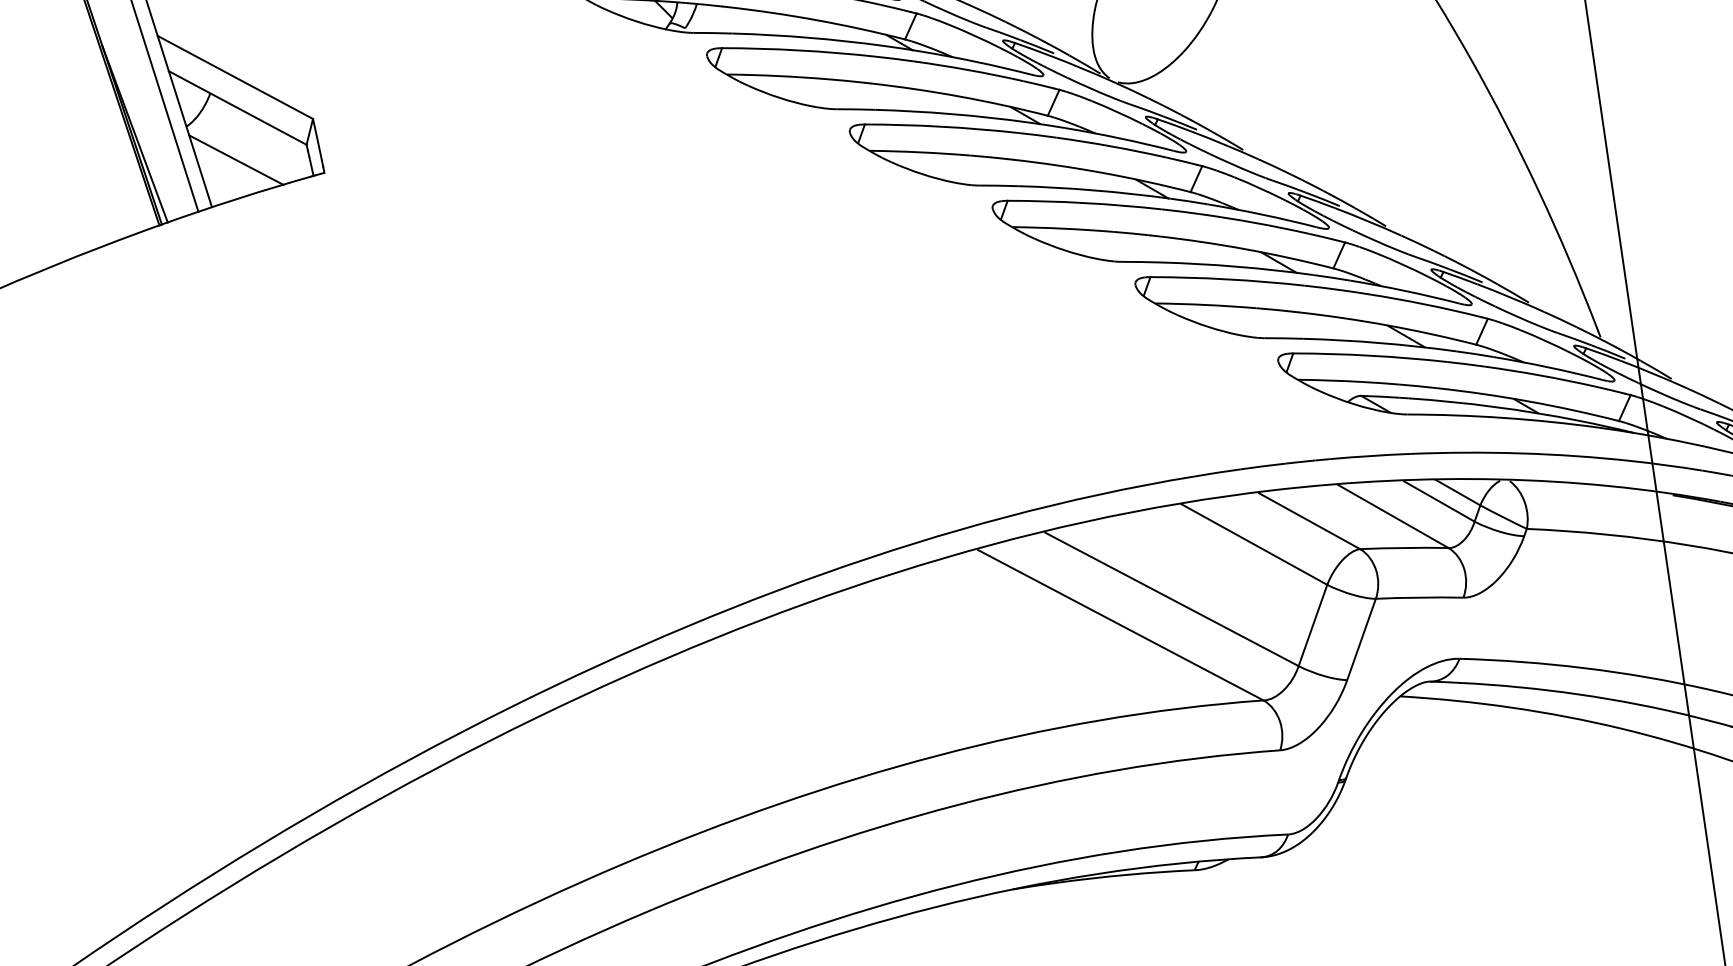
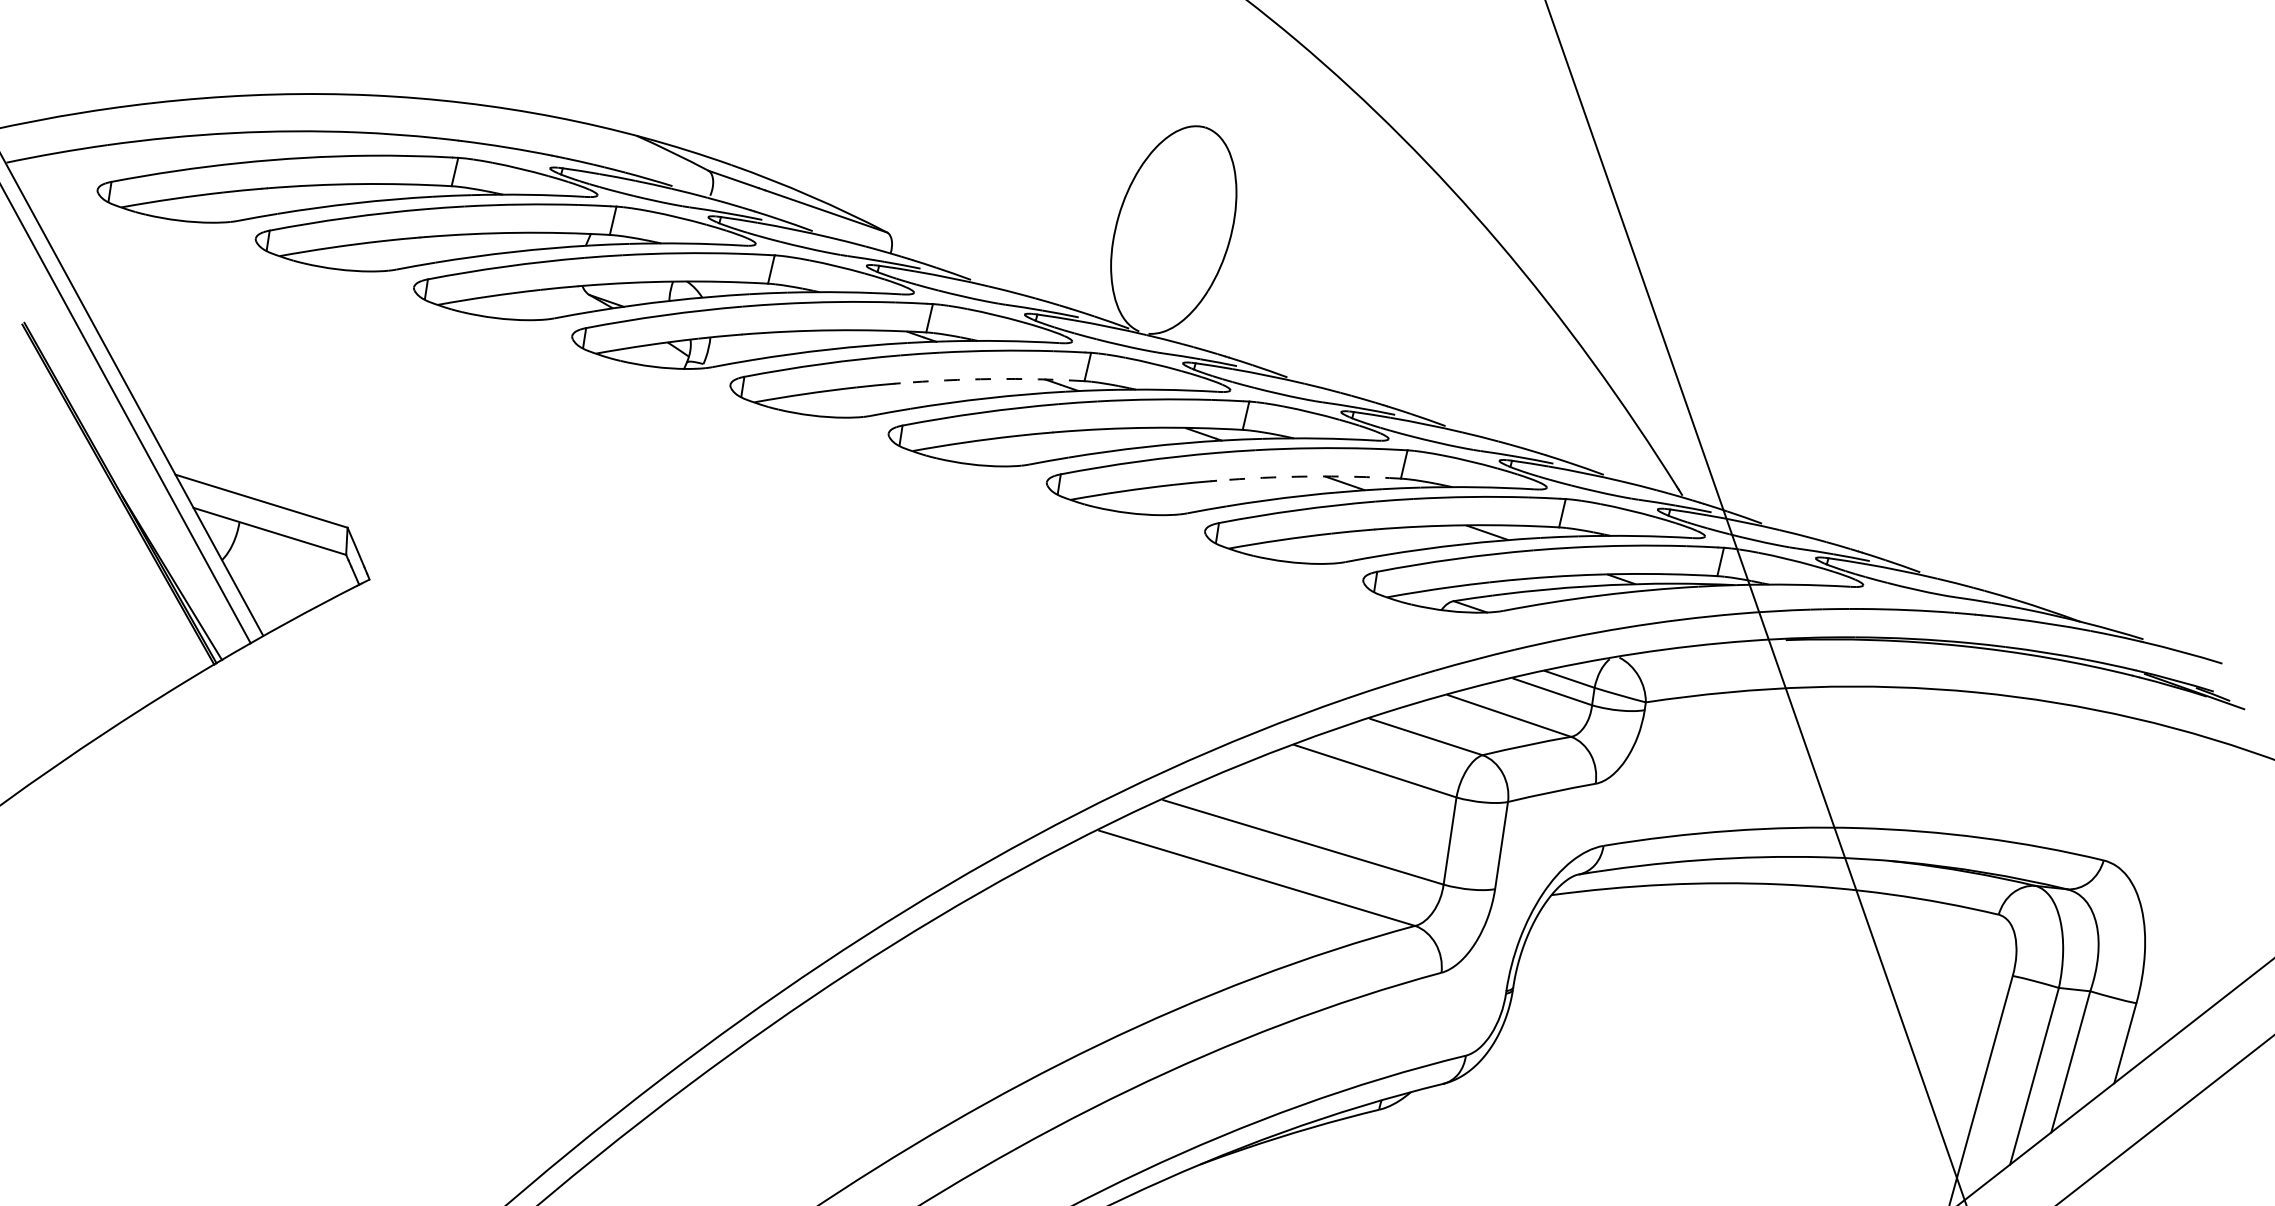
arc: (959, 97) -> (992, 379), solid -> dashed
line: (236, 159) -> (278, 583), removed
arc: (1245, 249) -> (1308, 476), solid -> dashed

